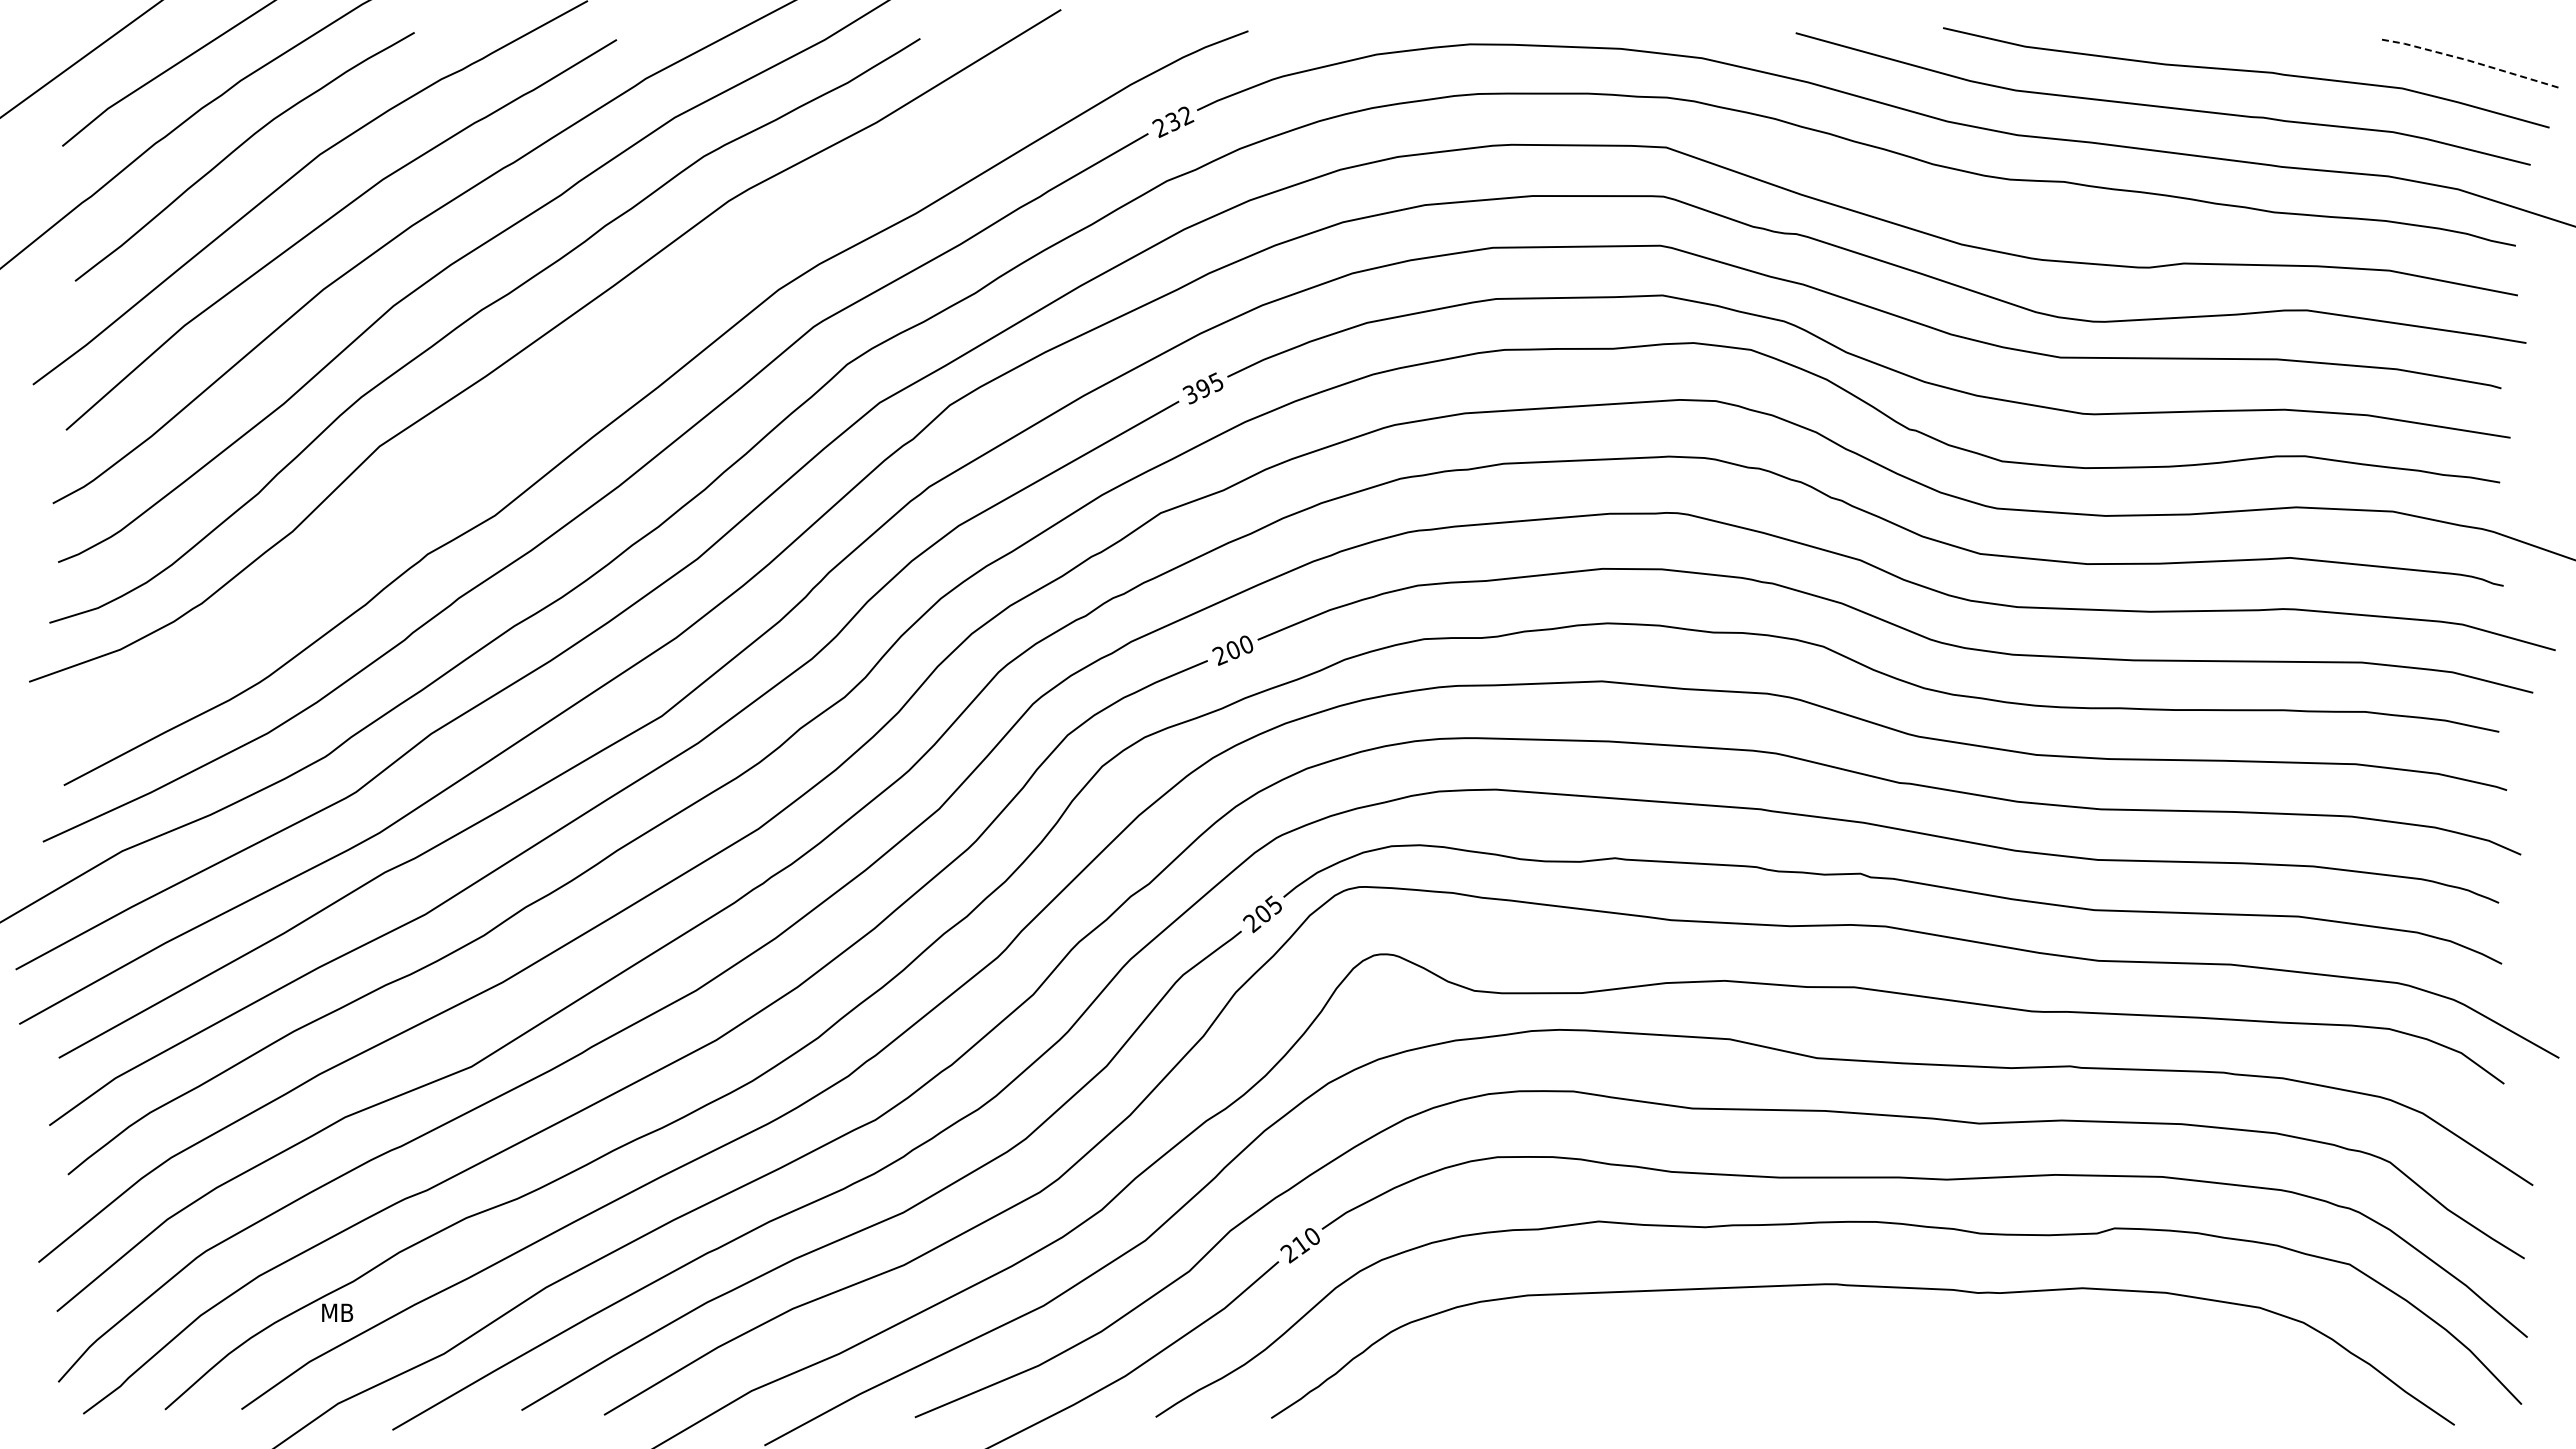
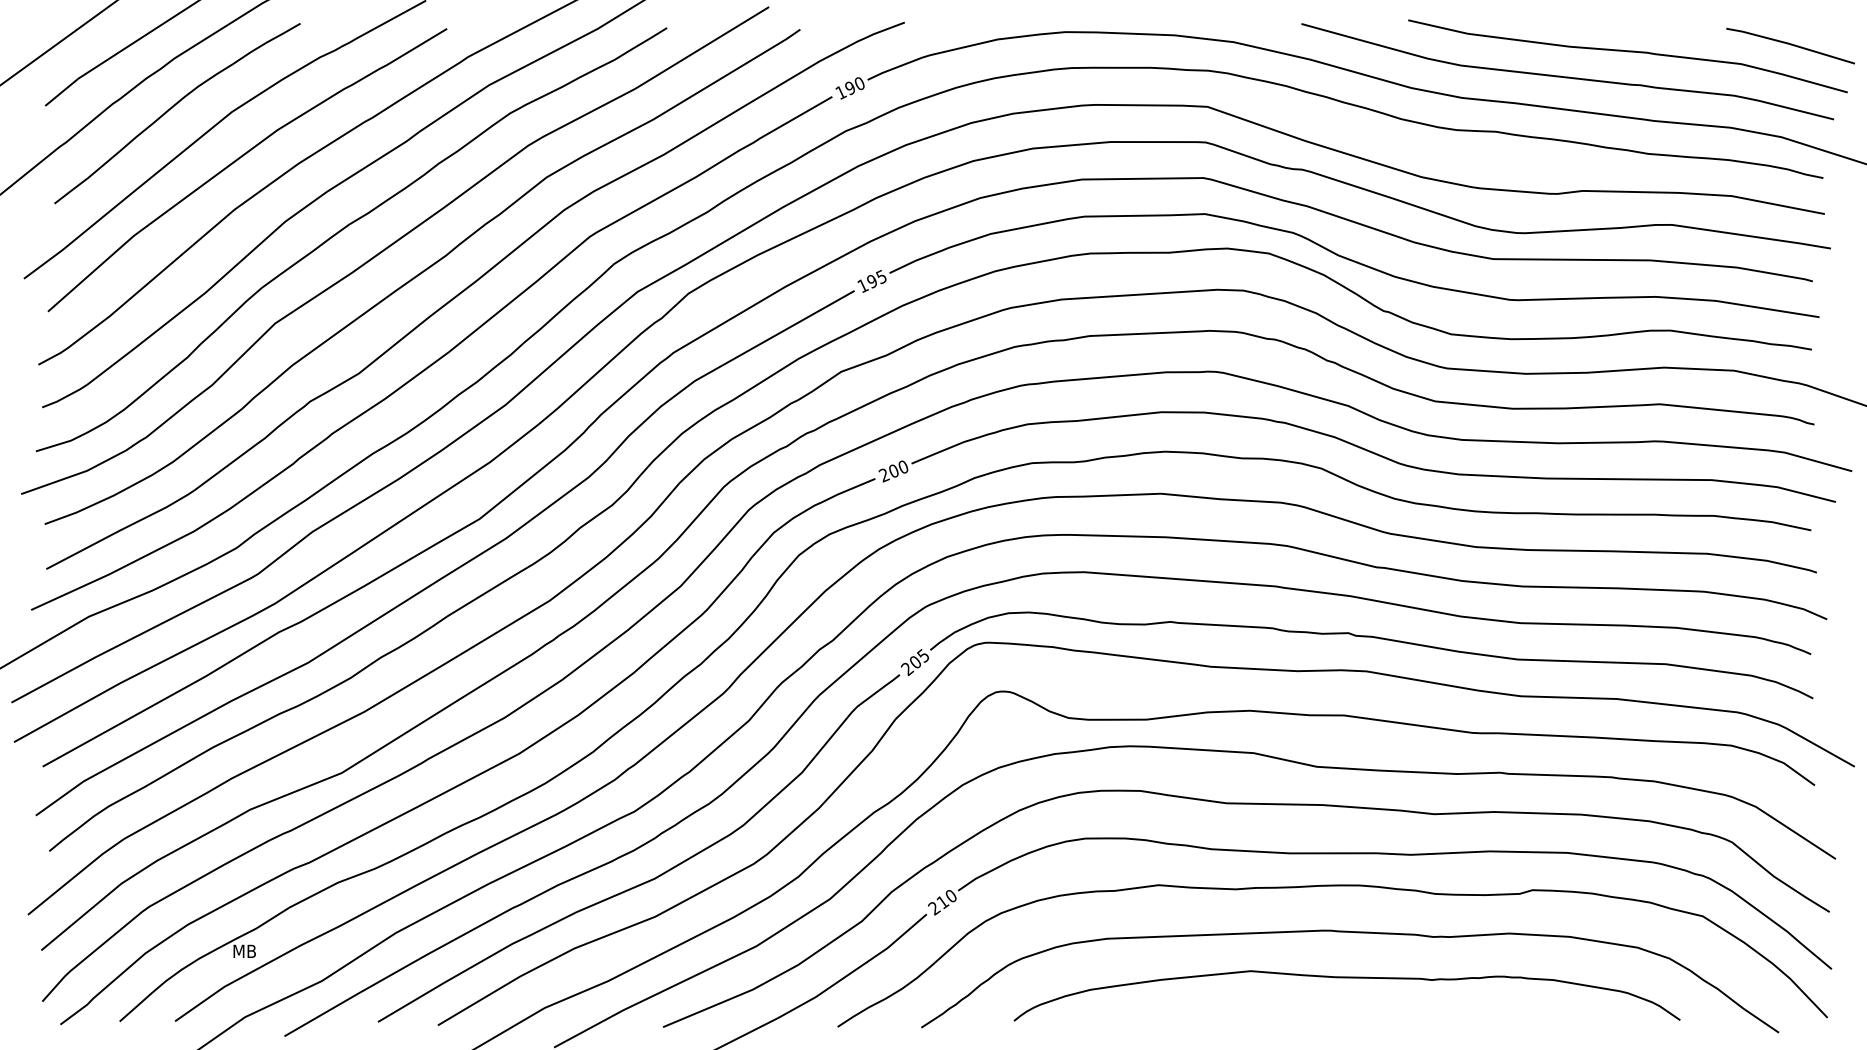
line: (2470, 61) -> (1790, 44), dashed -> solid
text: (1173, 122) -> (850, 88), 232 -> 190
curve: (579, 379) -> (420, 274), added
text: (1190, 394) -> (862, 285), 395 -> 195
curve: (1858, 1349) -> (1346, 977), added

